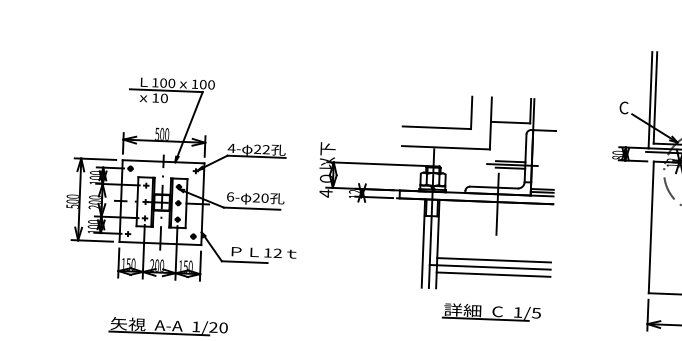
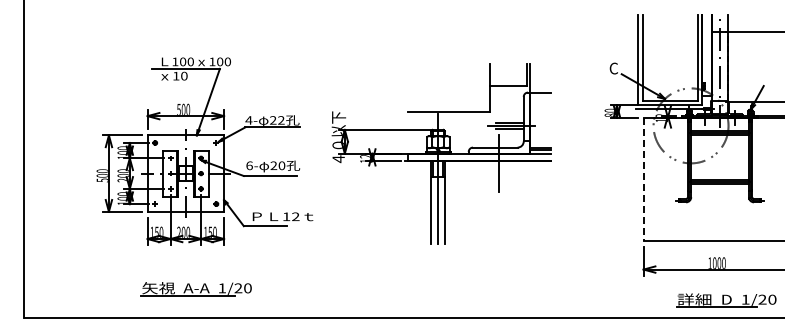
part: (436, 127) -> (439, 93), removed
line: (651, 227) -> (643, 179), solid -> dashed
line: (493, 260) -> (497, 215), removed
line: (490, 267) -> (494, 222), removed
line: (493, 274) -> (497, 228), removed
part: (491, 312) -> (497, 264), removed

